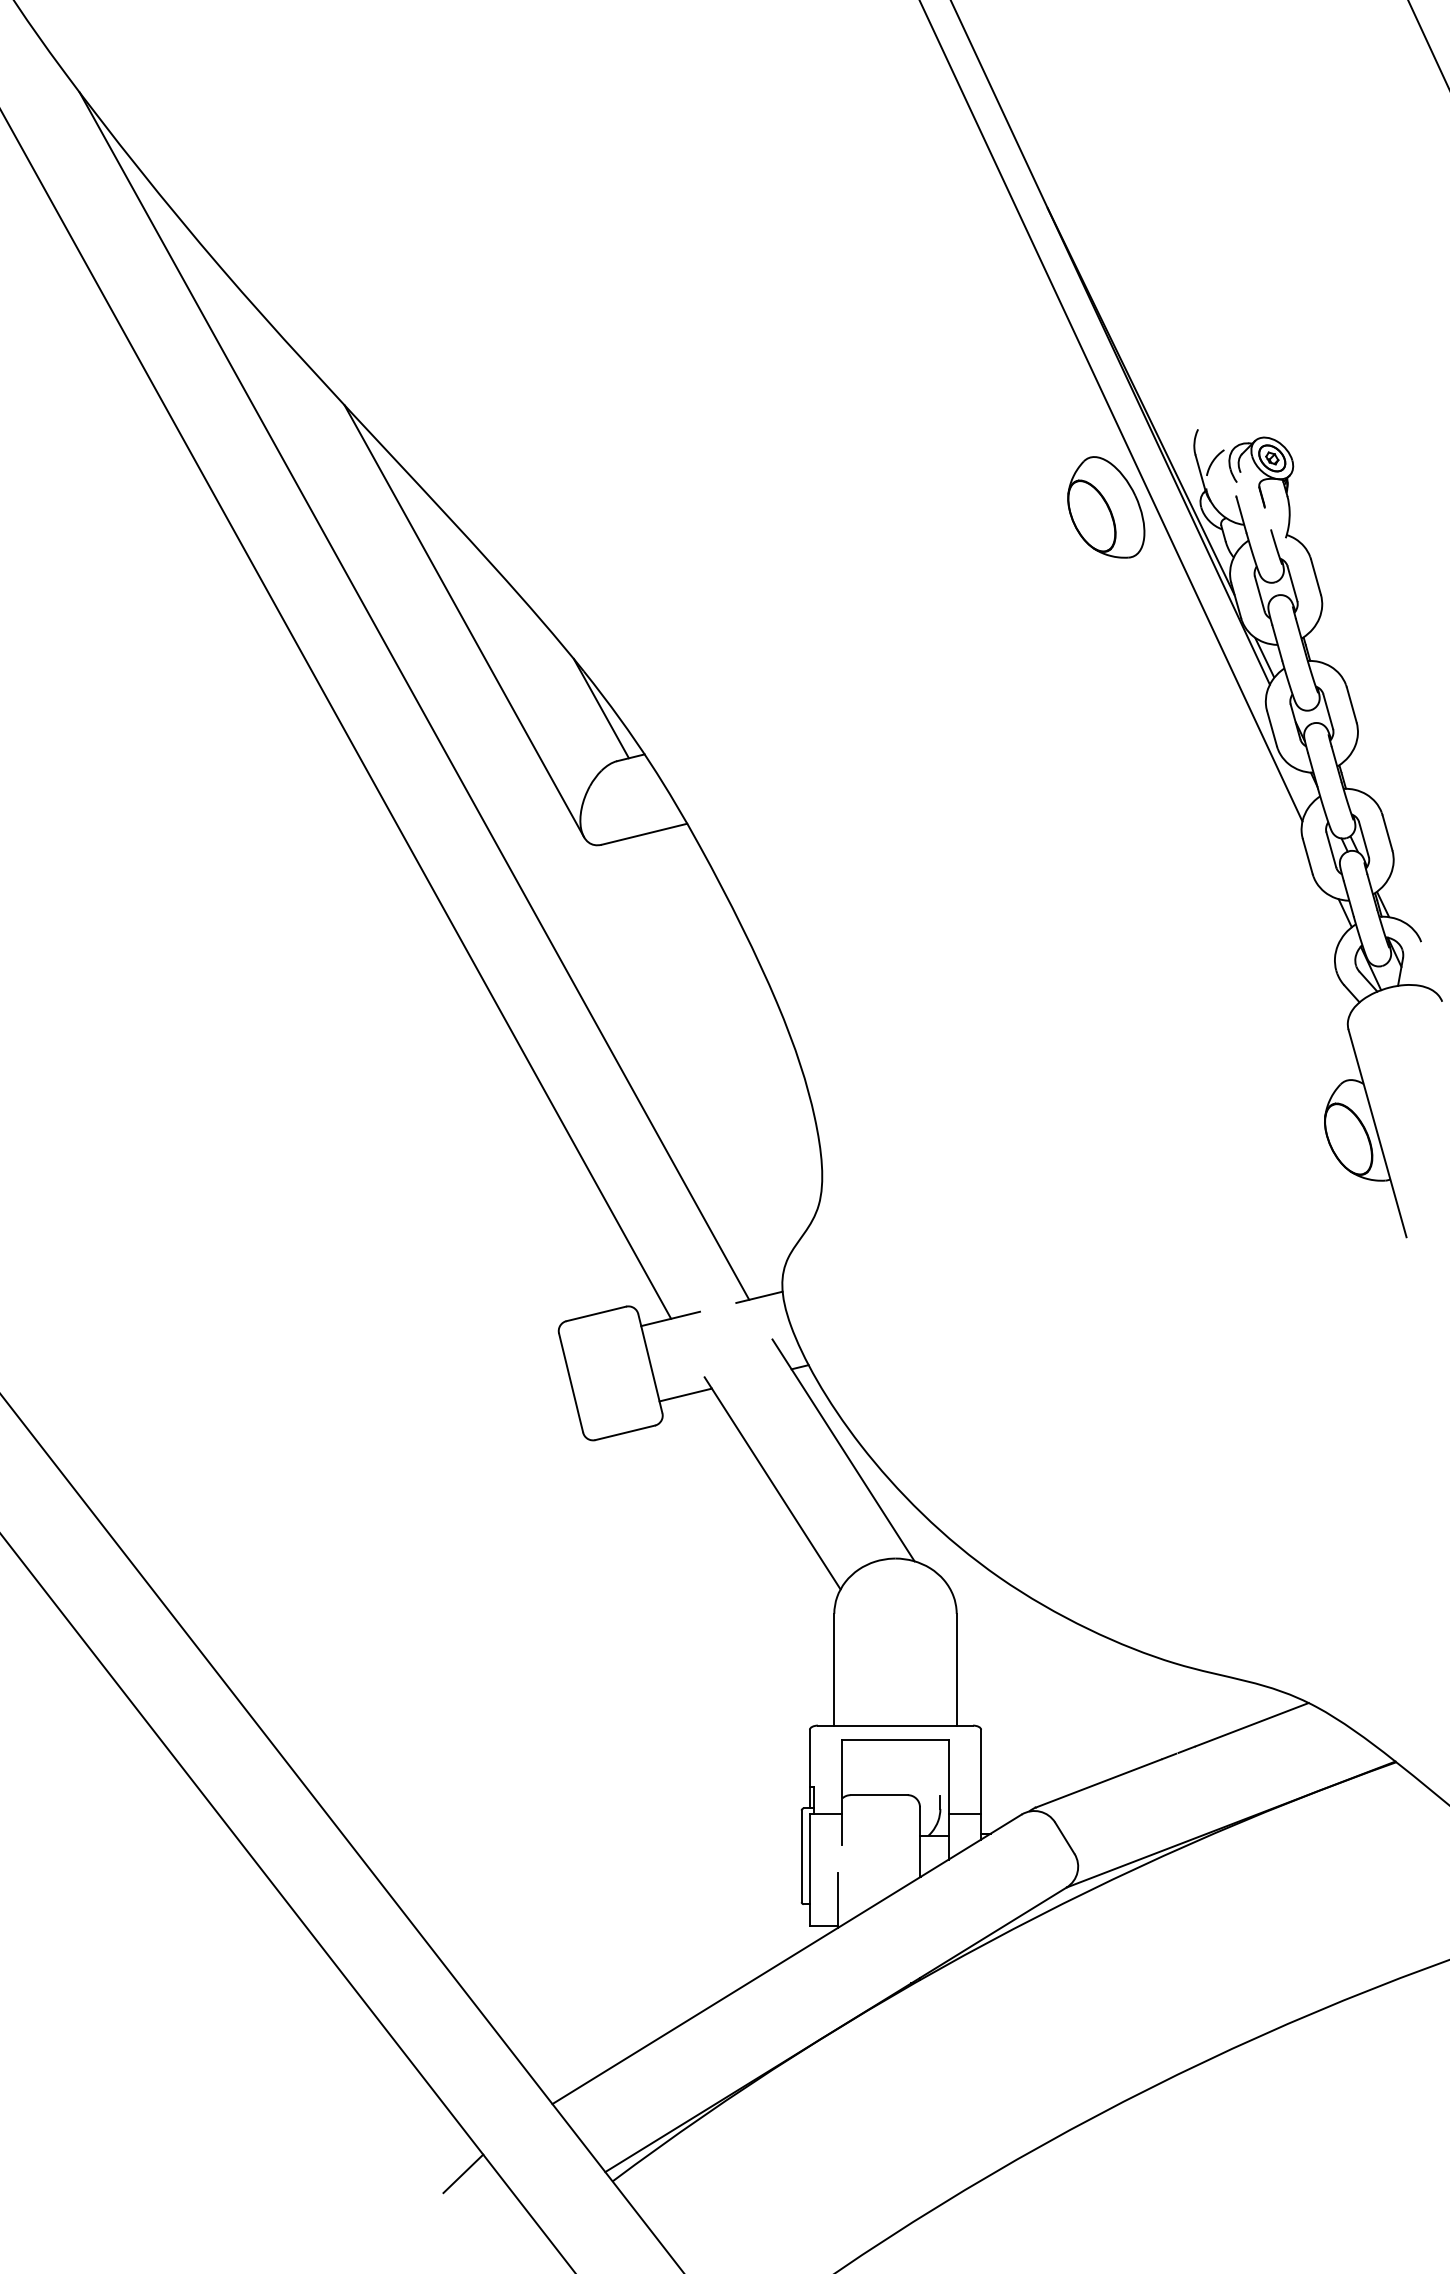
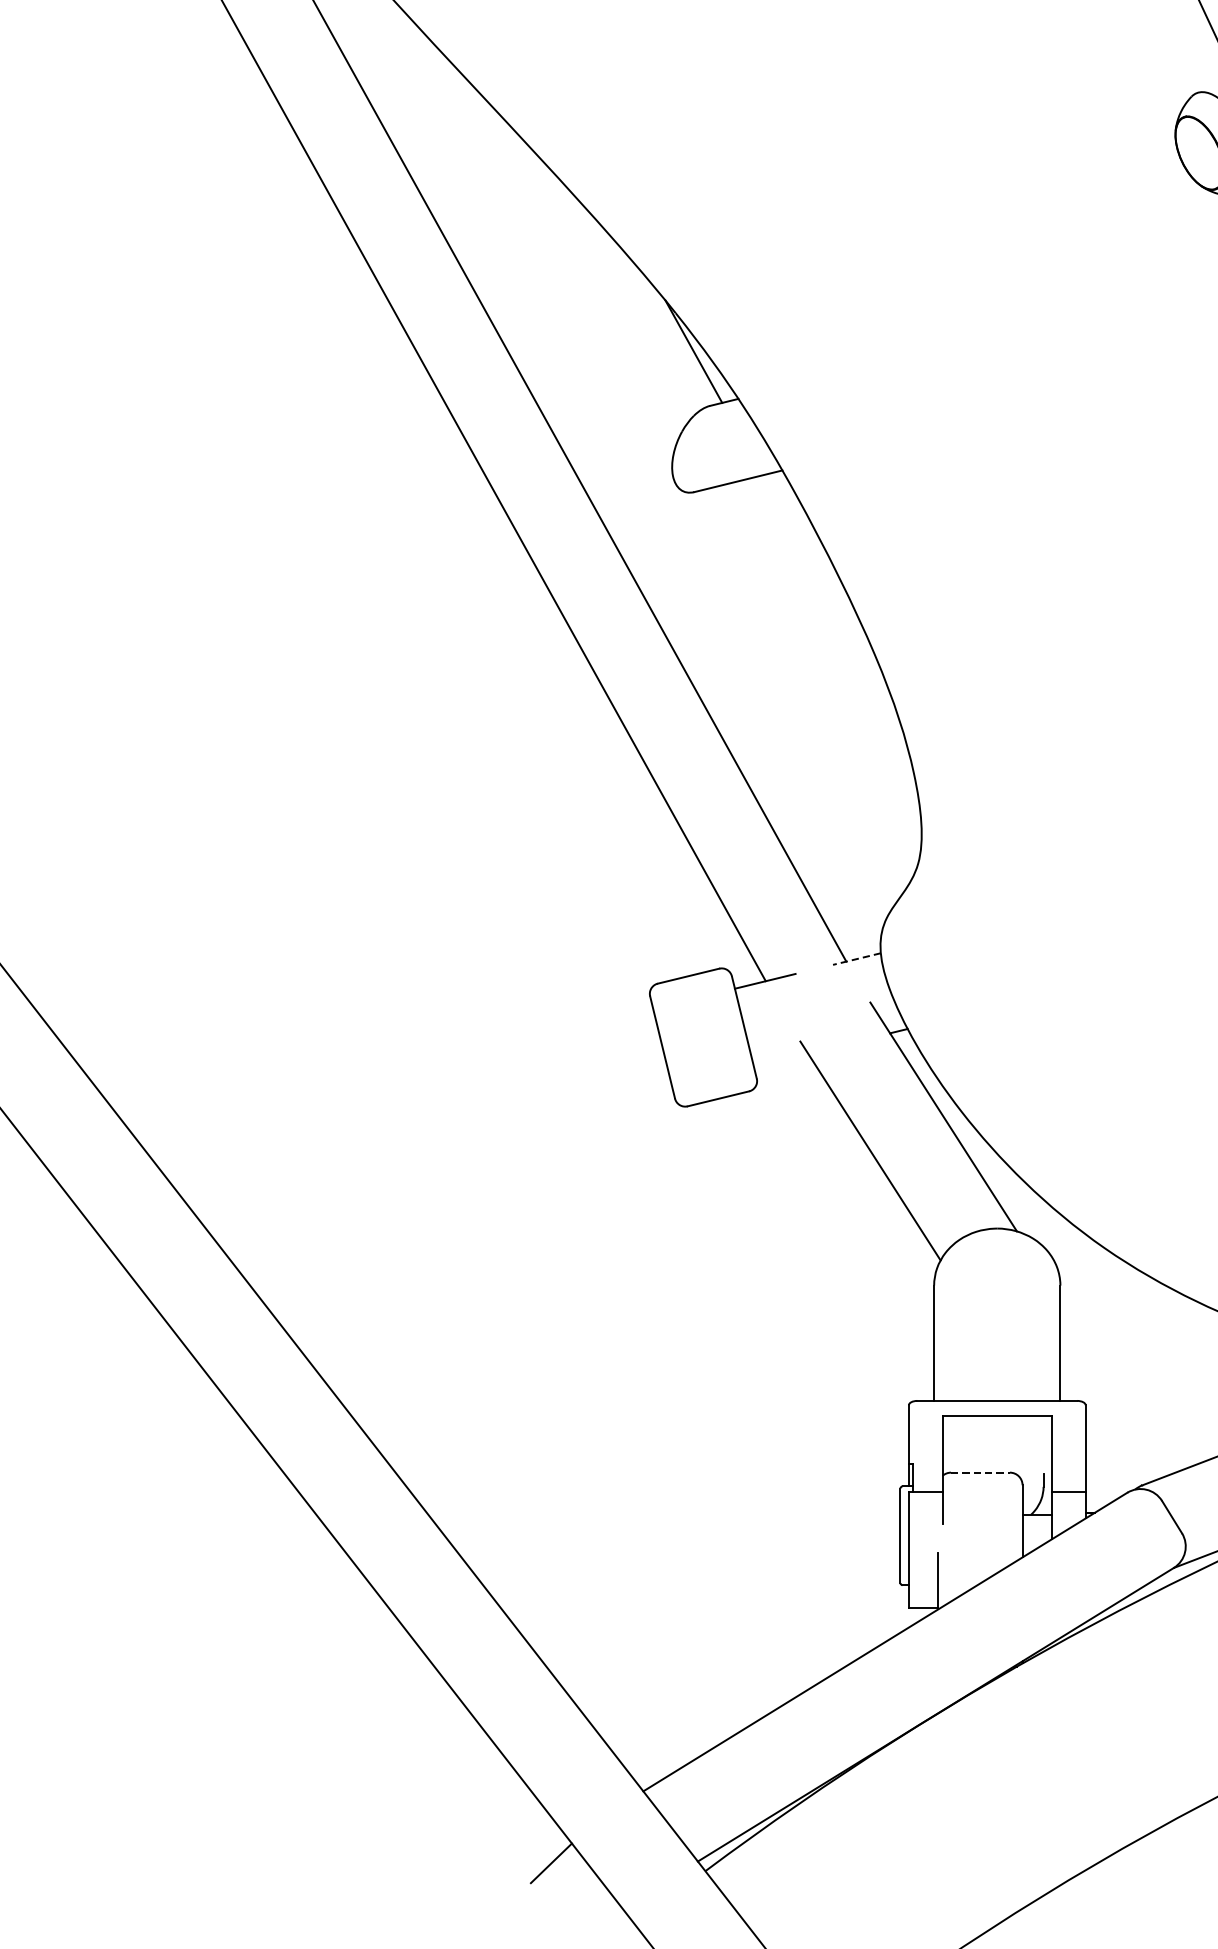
line: (463, 621) -> (551, 261), removed
line: (759, 1297) -> (856, 959), solid -> dashed
line: (685, 1394) -> (780, 1059), removed
line: (879, 1795) -> (980, 1473), solid -> dashed

